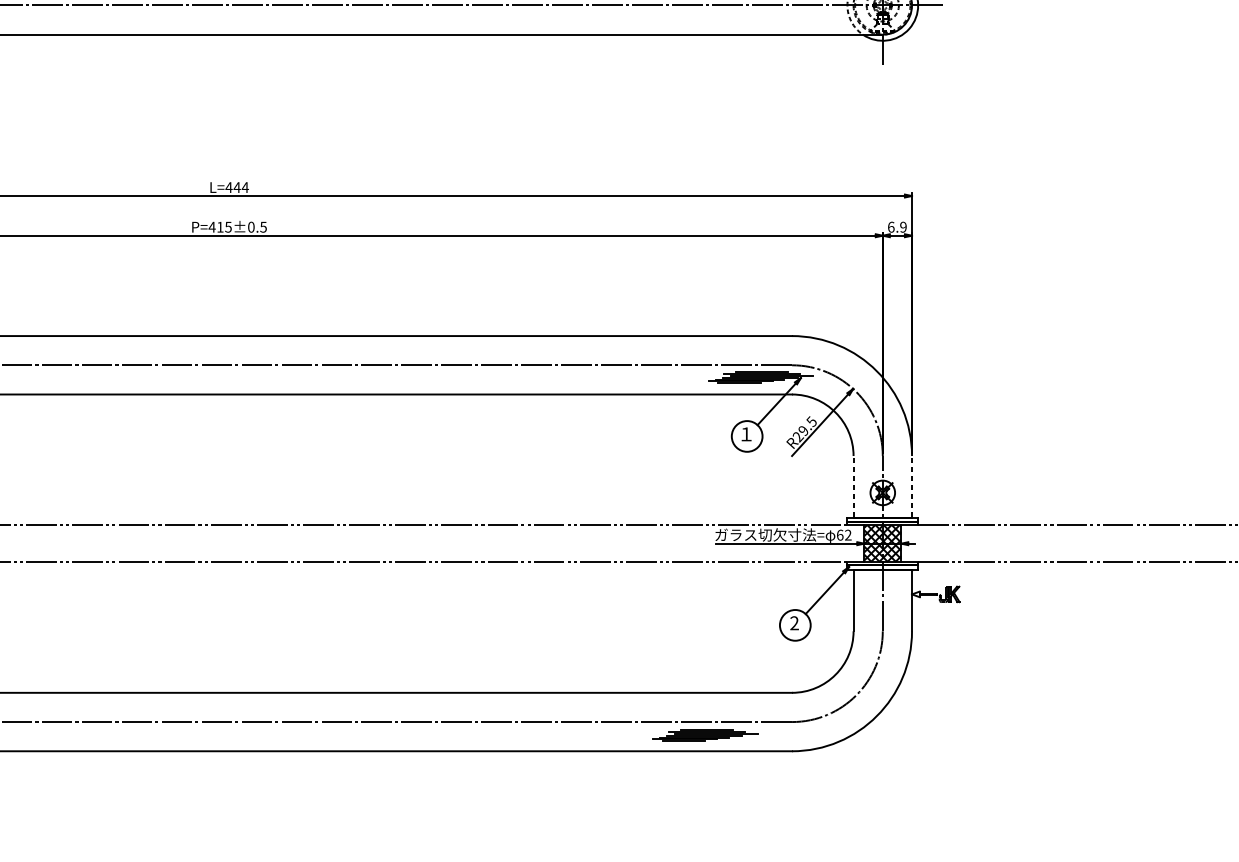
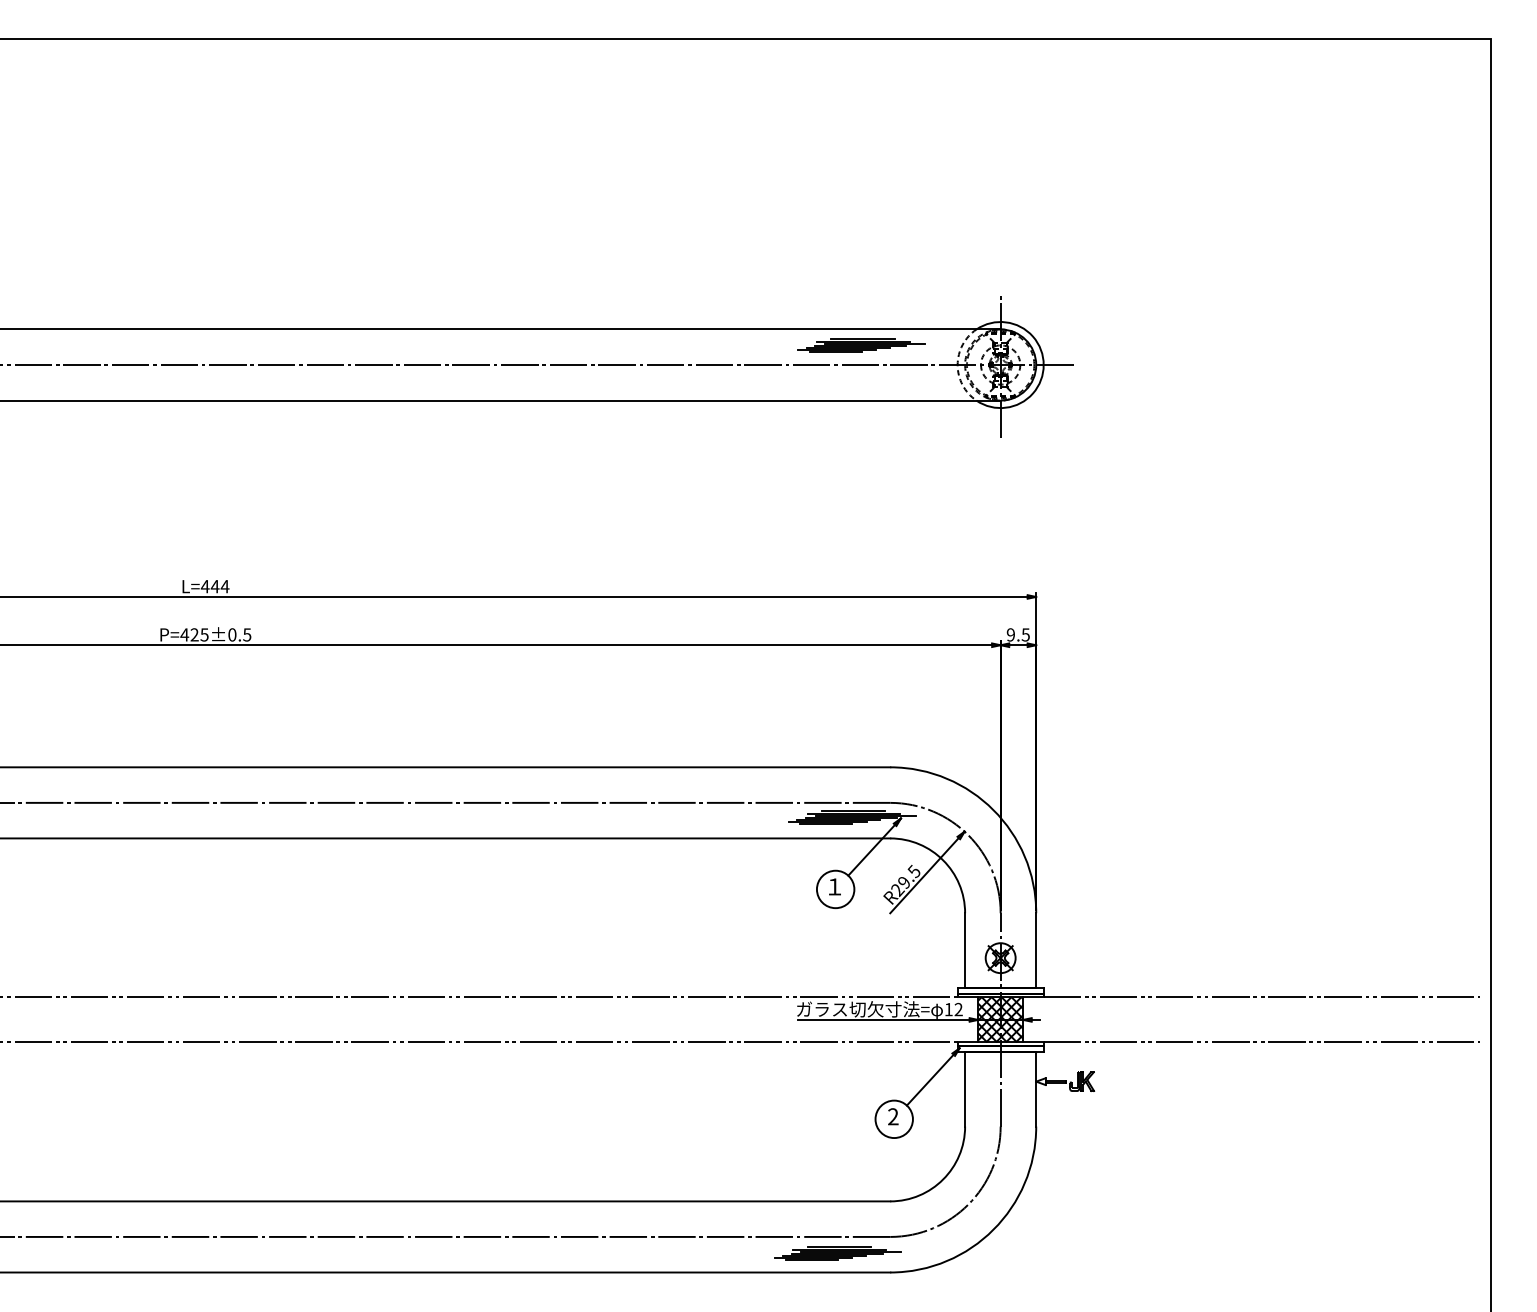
text: (220, 226) -> (194, 634), P=415±0.5 -> P=425±0.5
text: (896, 226) -> (1017, 634), 6.9 -> 9.5
line: (853, 486) -> (965, 950), dashed -> solid
line: (912, 486) -> (1036, 950), dashed -> solid
text: (839, 535) -> (948, 1009), 62 -> 12
part: (705, 735) -> (837, 1253), moved

